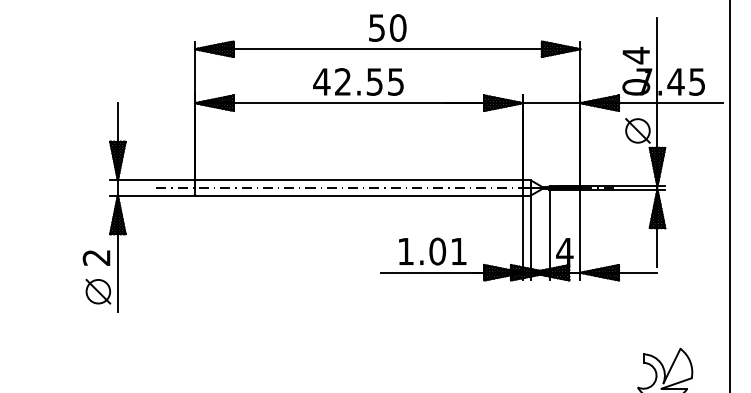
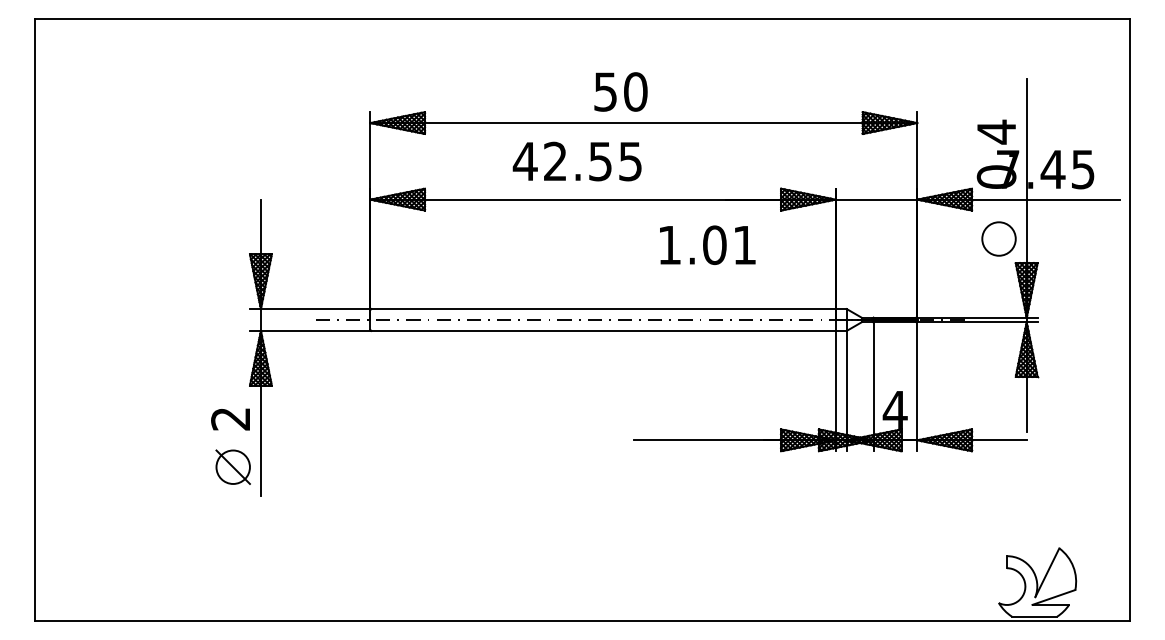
text: (387, 27) -> (620, 91), moved
text: (357, 81) -> (576, 161), moved
line: (637, 130) -> (998, 238), removed
text: (432, 251) -> (707, 244), moved

